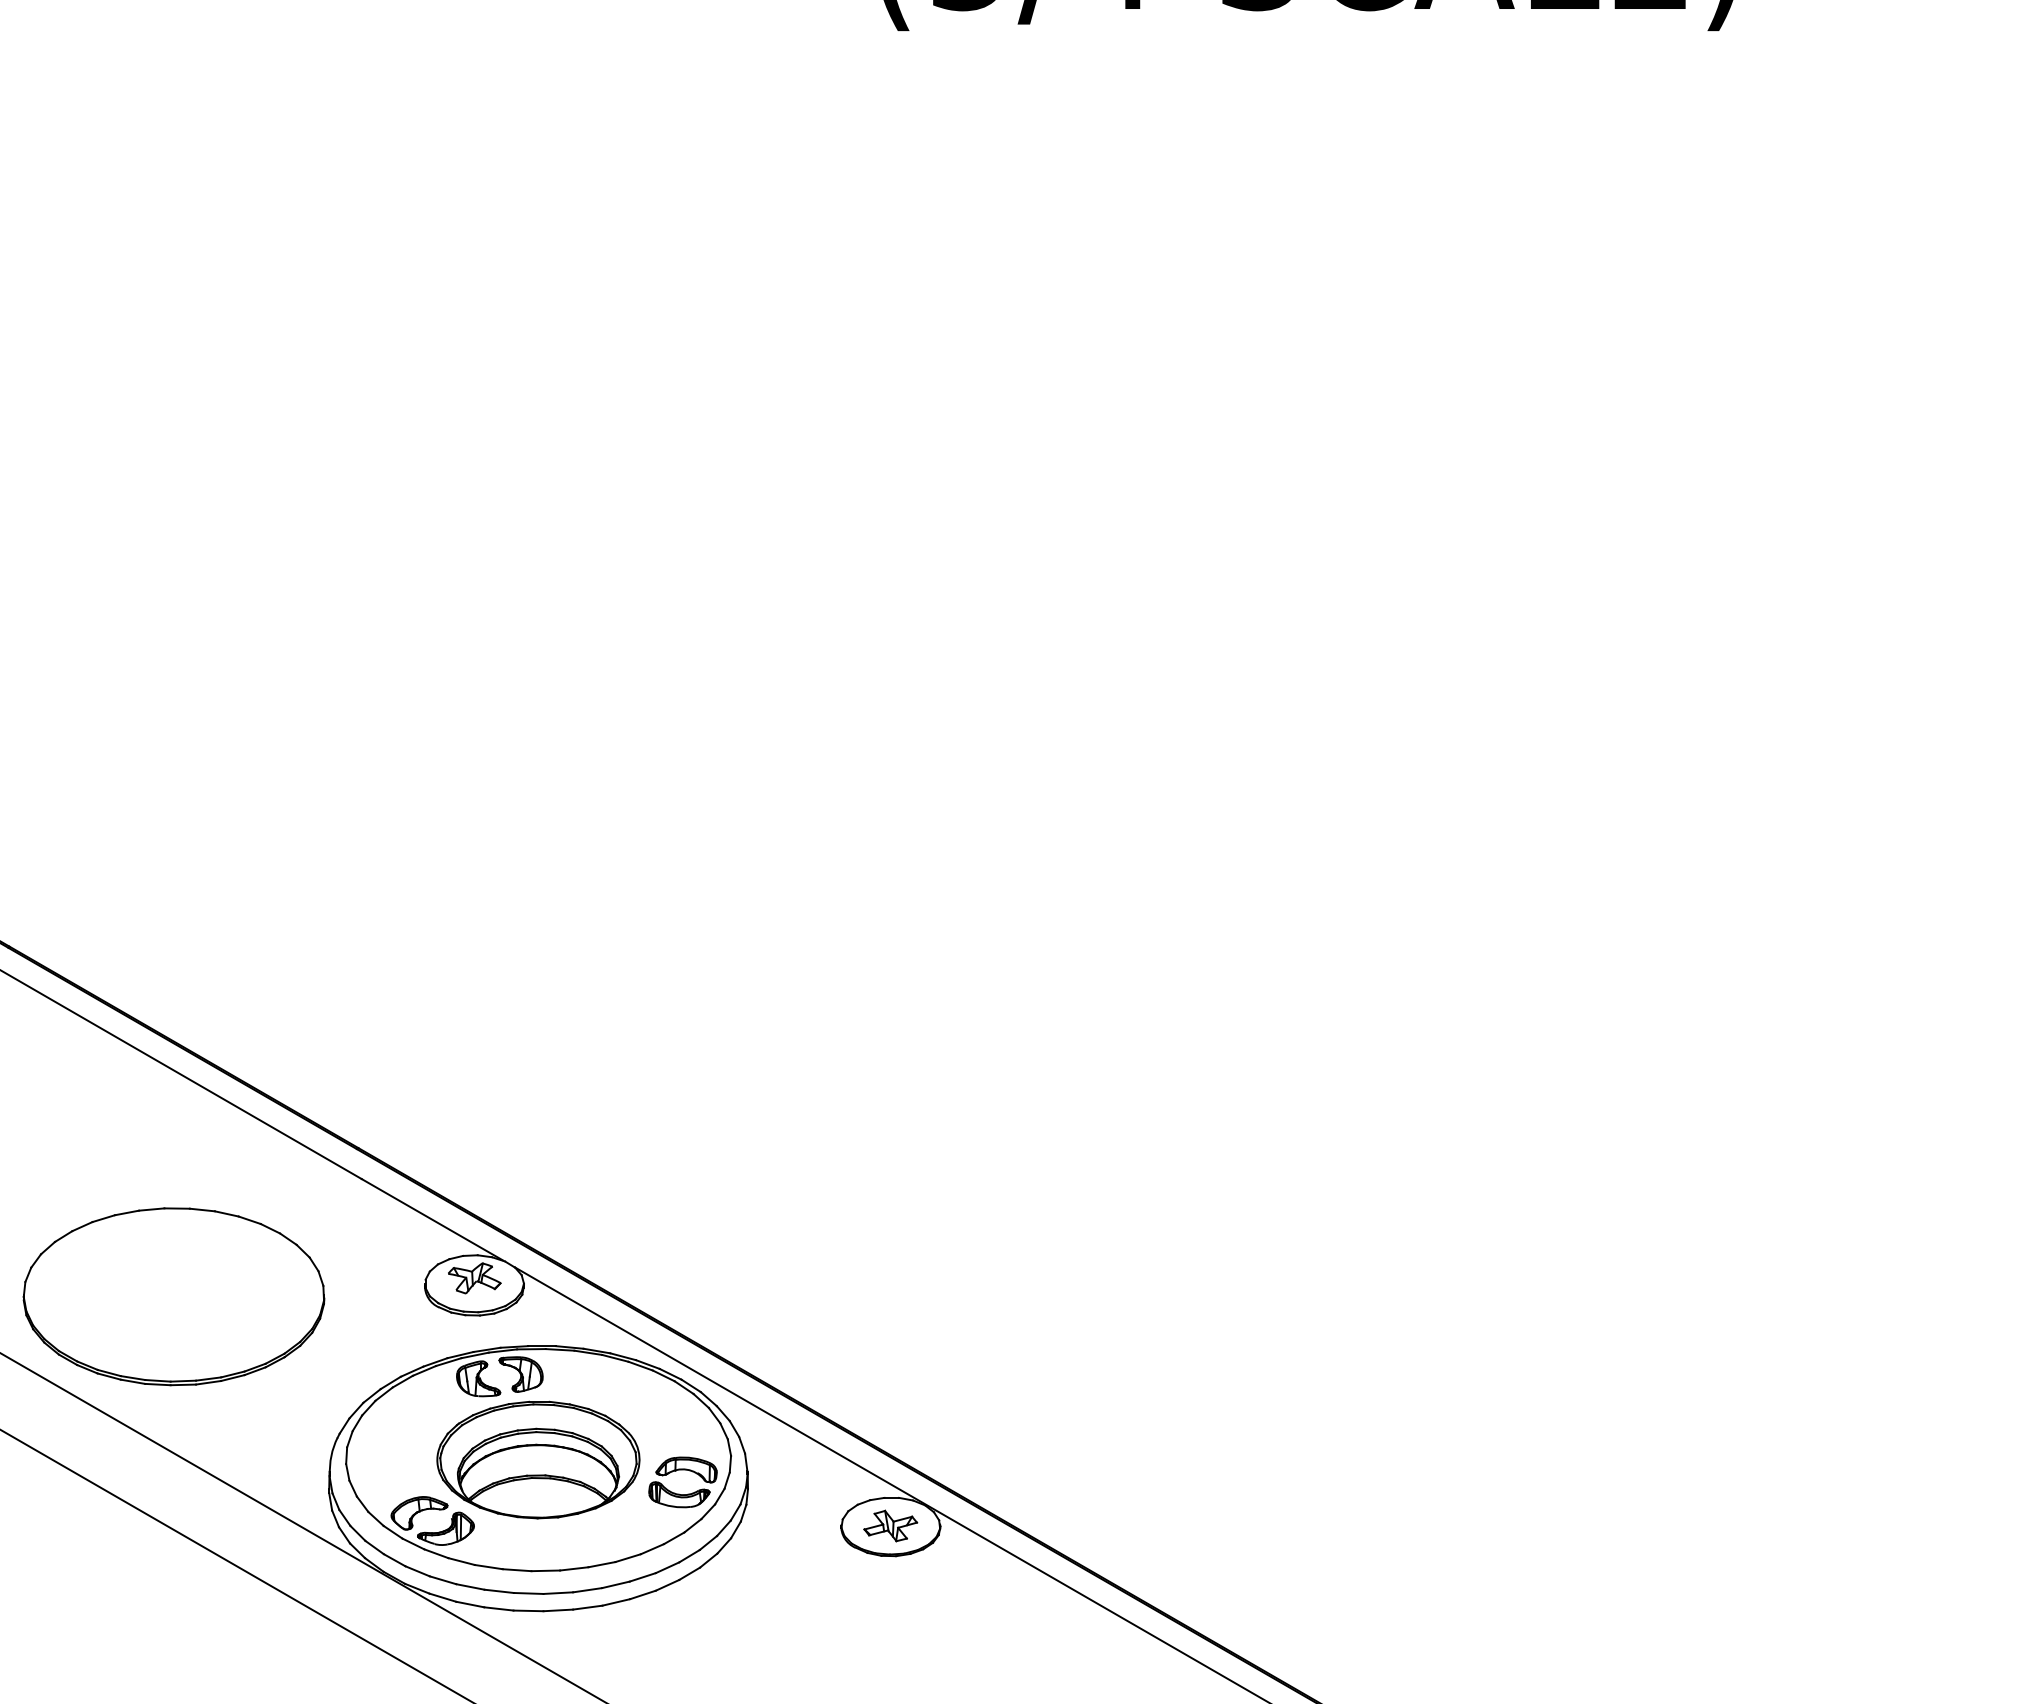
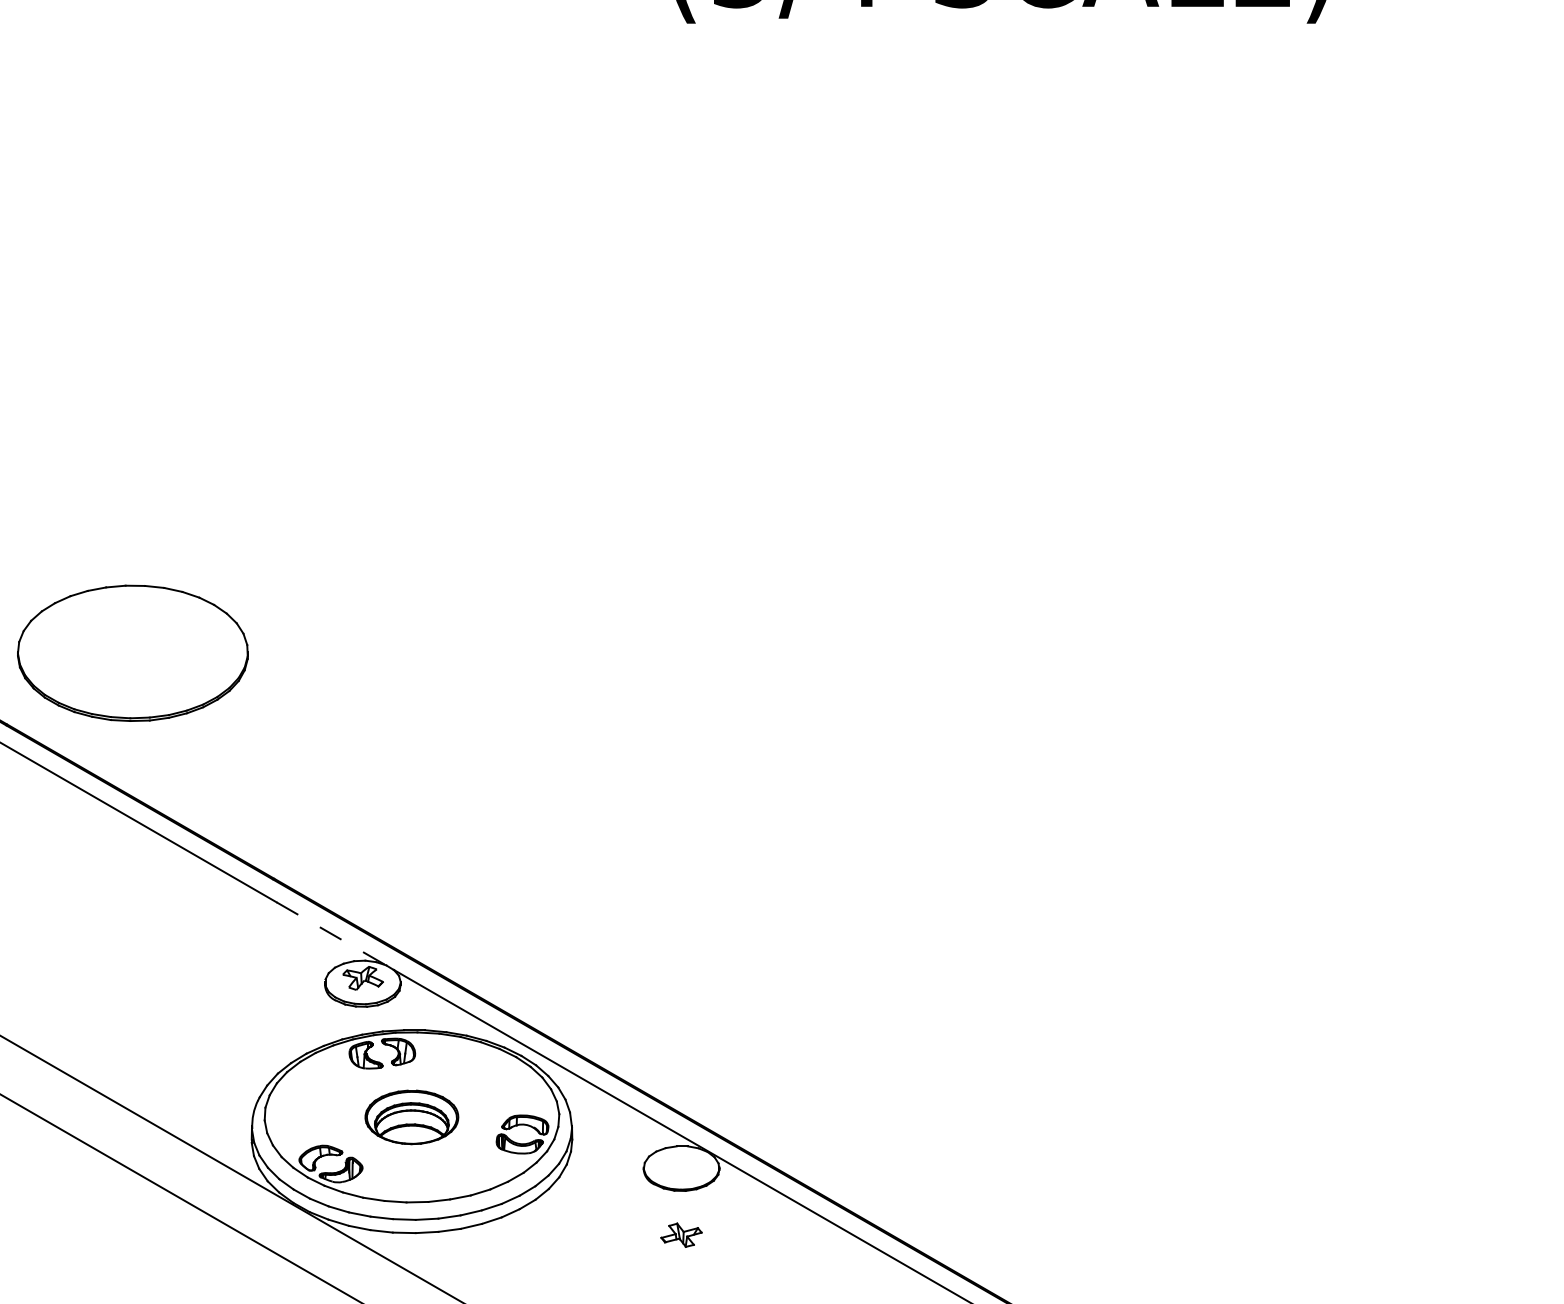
line: (432, 1219) -> (330, 933), solid -> dashed
part: (173, 1296) -> (132, 653), moved
part: (538, 1459) -> (411, 1116), size x0.6
part: (890, 1525) -> (681, 1234), moved

